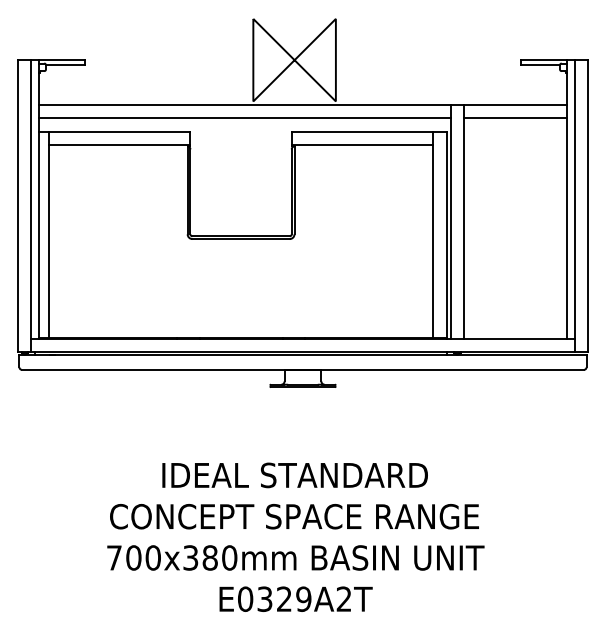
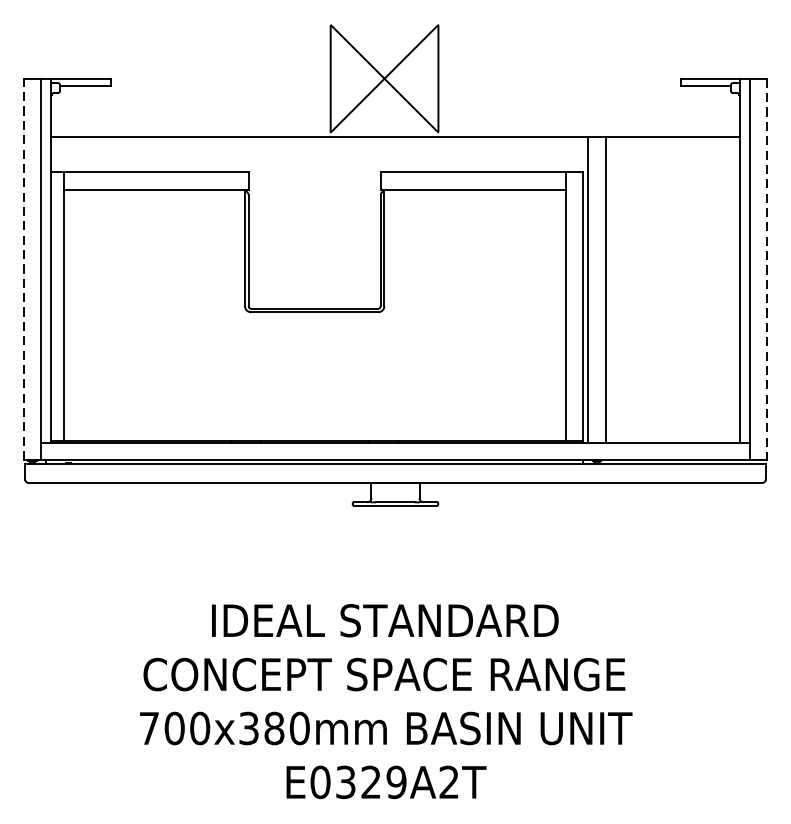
line: (244, 117) -> (319, 153), removed
line: (515, 117) -> (672, 153), removed
line: (18, 205) -> (24, 268), solid -> dashed
line: (587, 206) -> (766, 269), solid -> dashed

